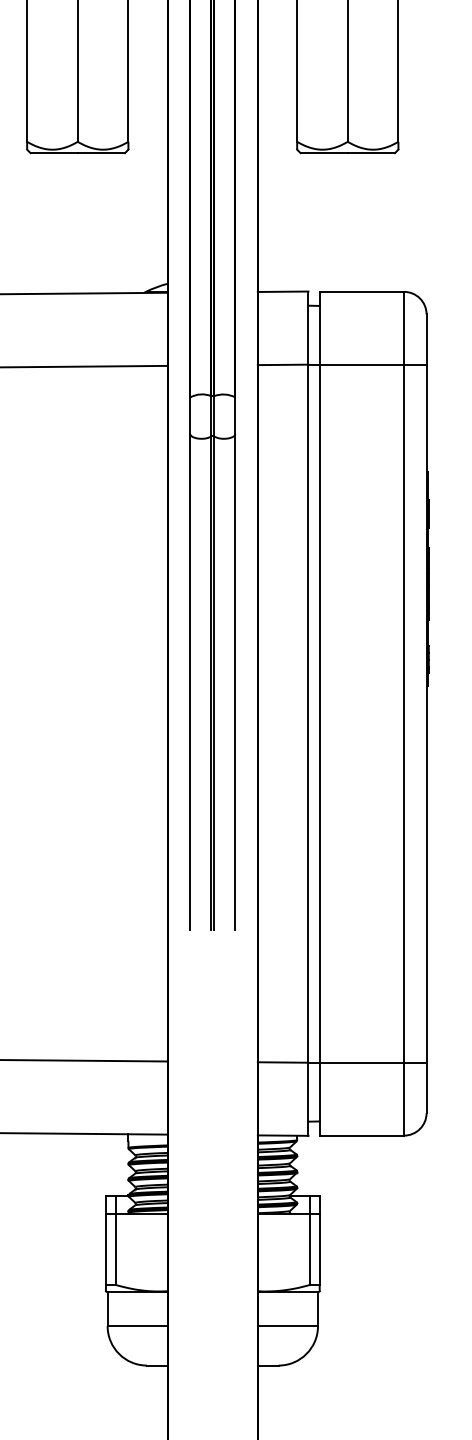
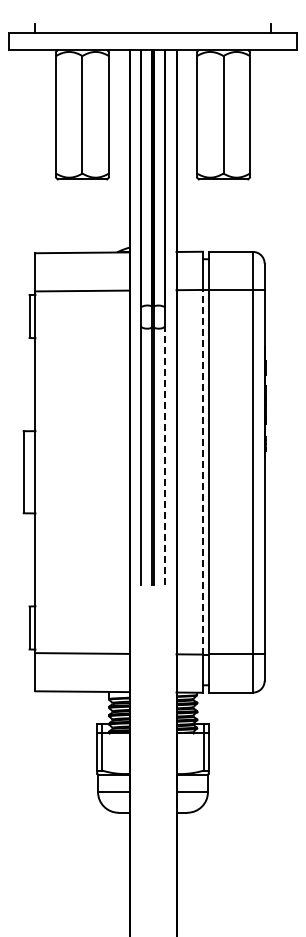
line: (234, 681) -> (164, 455), solid -> dashed
line: (307, 712) -> (202, 471), solid -> dashed

